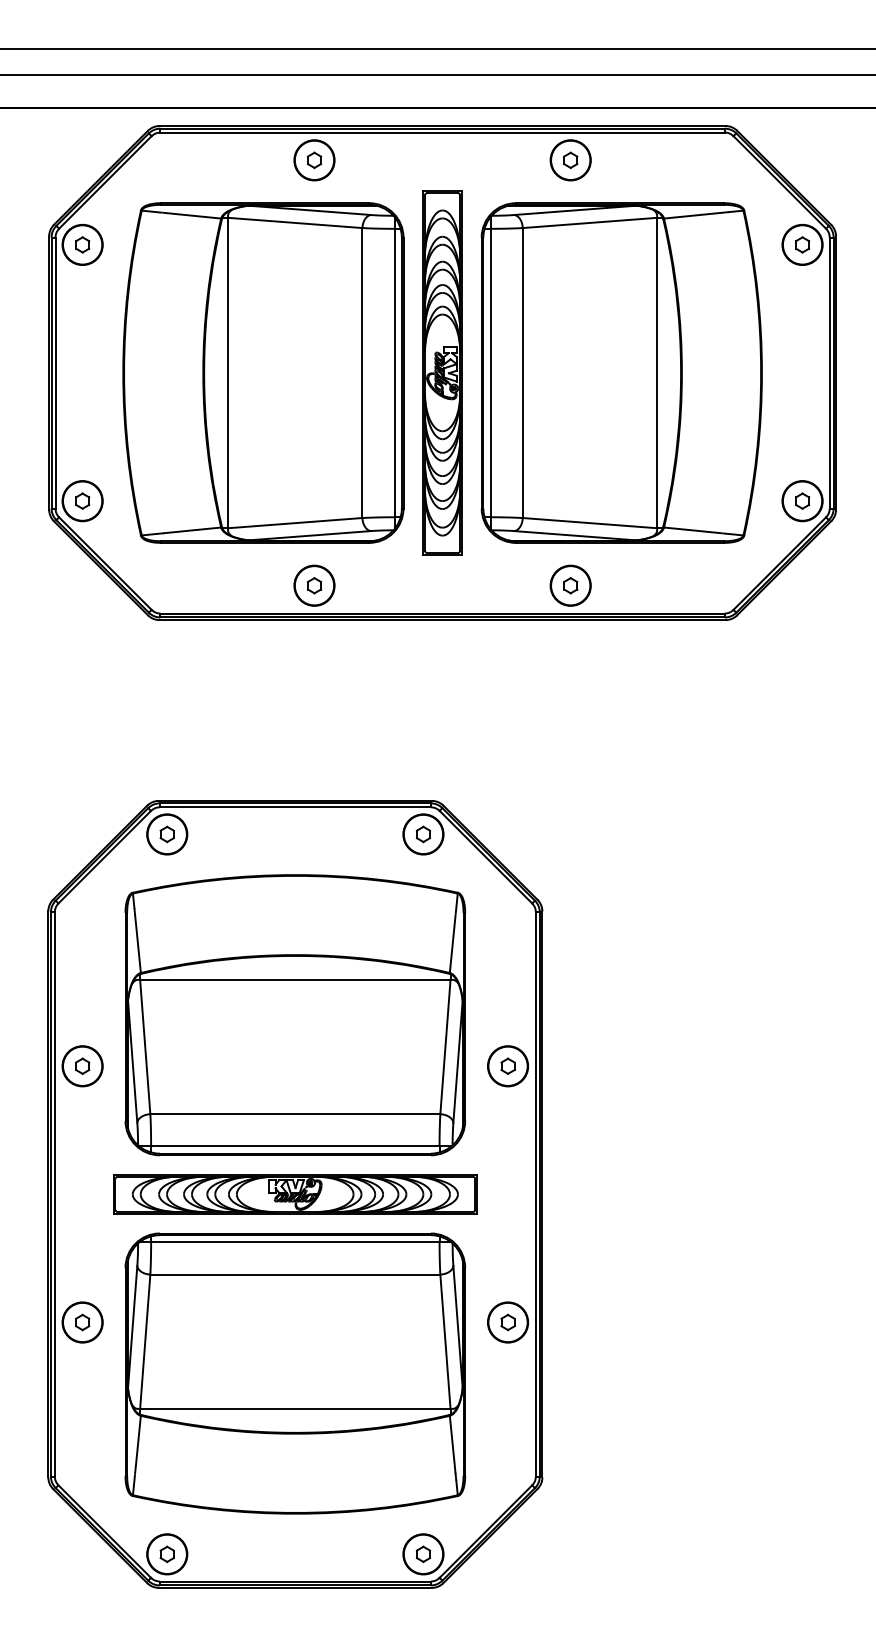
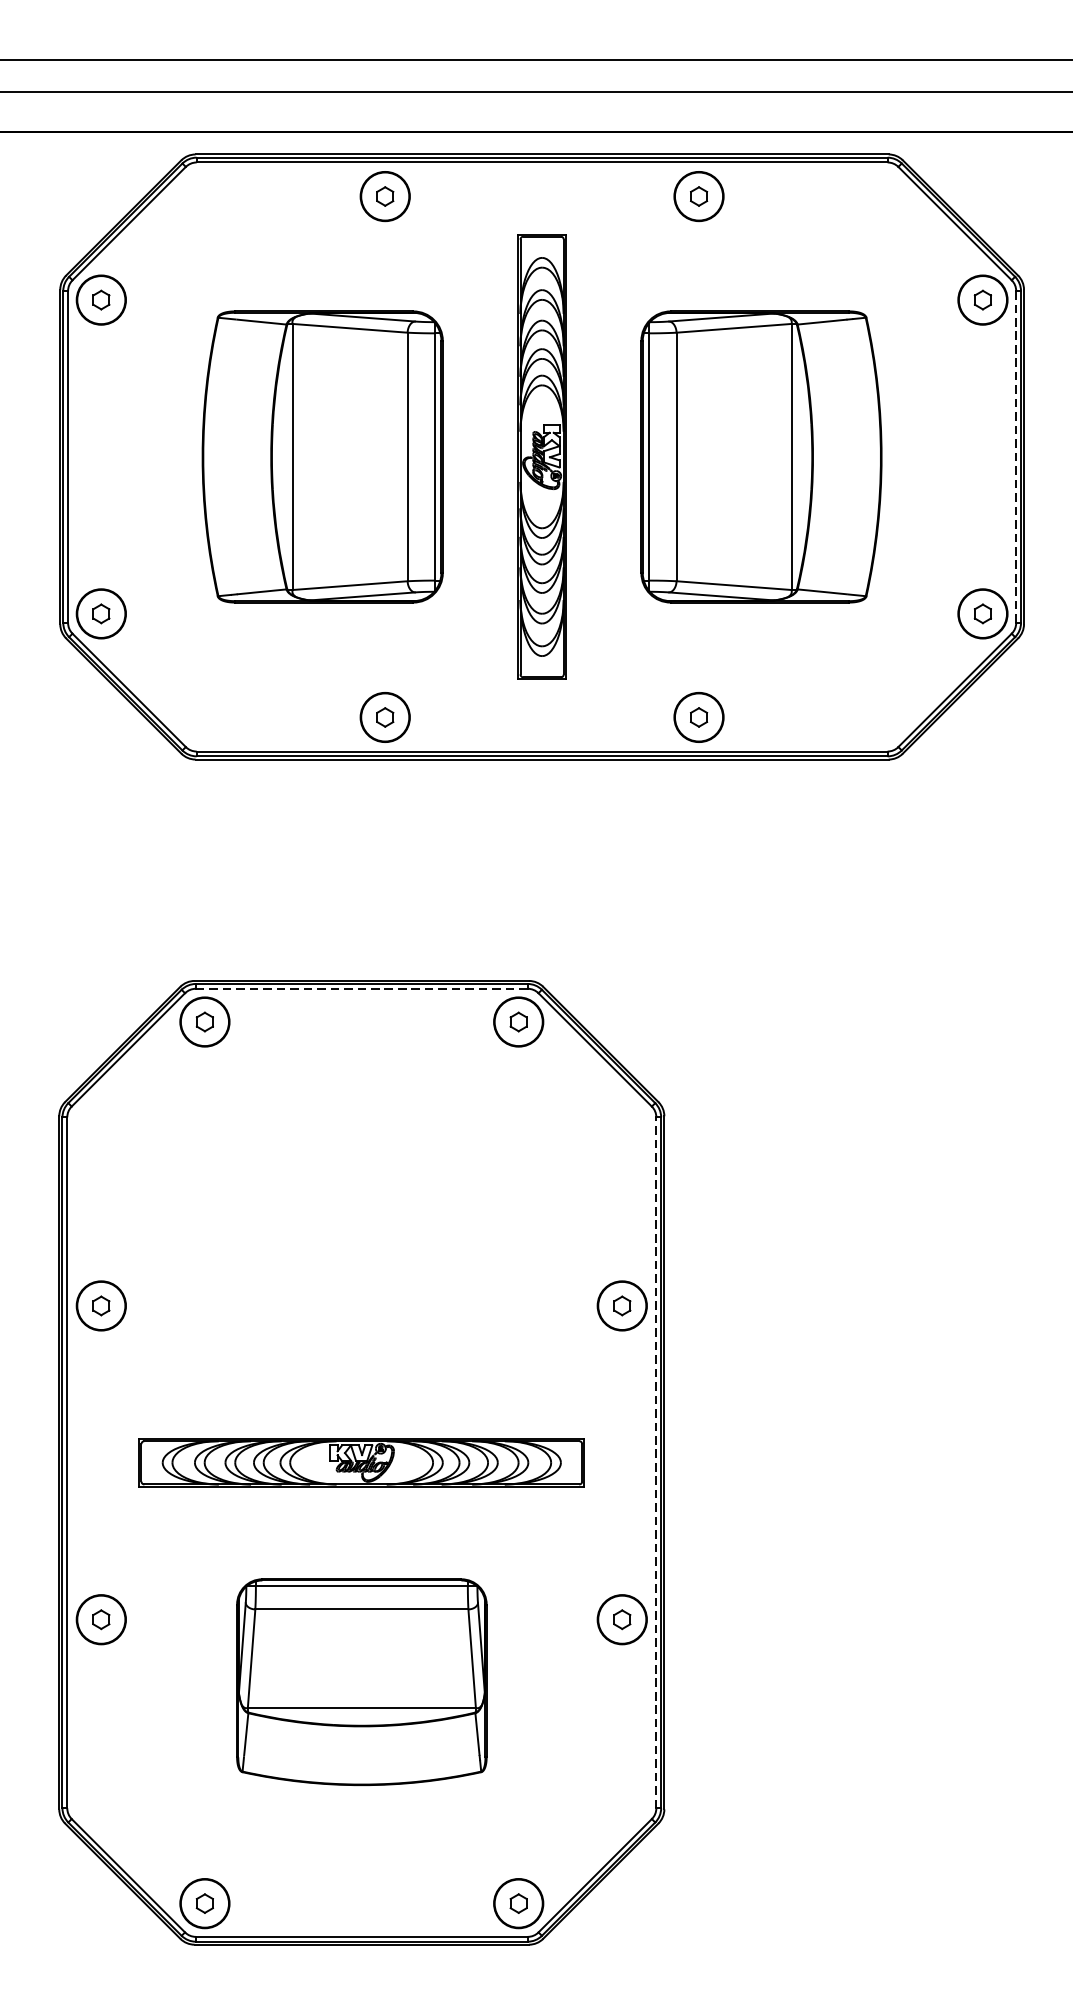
part: (263, 372) -> (322, 456), size x0.7
part: (621, 372) -> (761, 456), size x0.7
line: (829, 373) -> (1015, 457), solid -> dashed
line: (295, 807) -> (361, 989), solid -> dashed
part: (295, 1015) -> (361, 1243), removed
line: (535, 1193) -> (655, 1461), solid -> dashed
part: (295, 1373) -> (361, 1682), size x0.6

